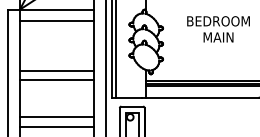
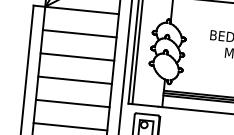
line: (57, 21) -> (80, 34), moved
line: (57, 71) -> (77, 57), moved
line: (57, 117) -> (73, 103), moved

